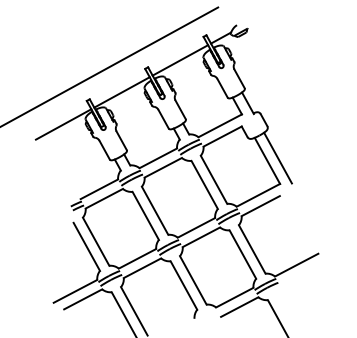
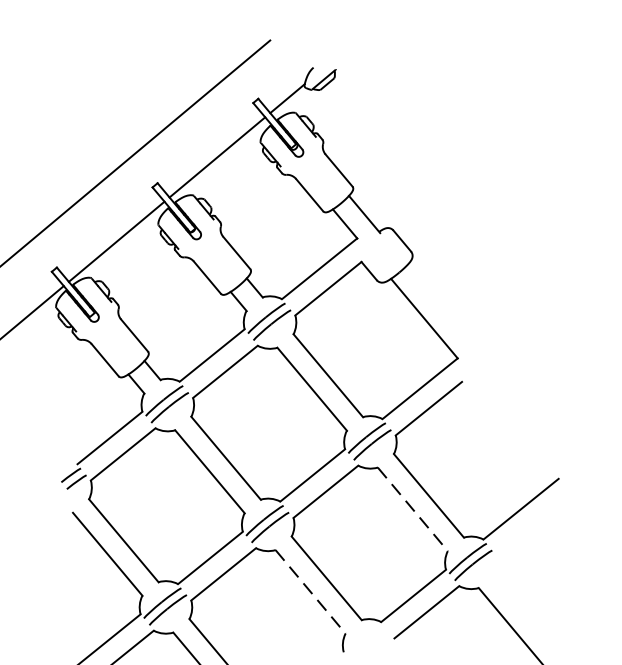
line: (277, 157) -> (442, 308), removed
line: (242, 254) -> (412, 509), solid -> dashed
line: (183, 285) -> (309, 592), solid -> dashed

